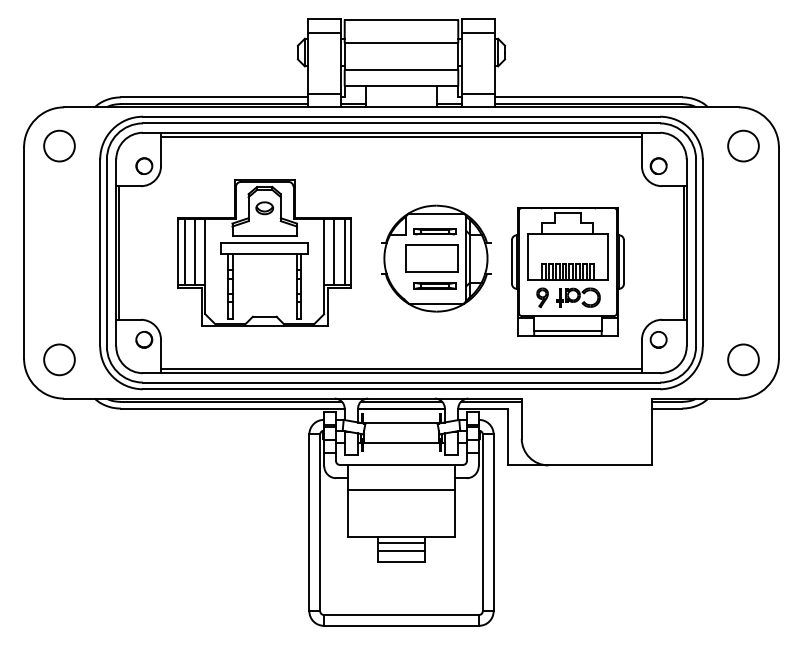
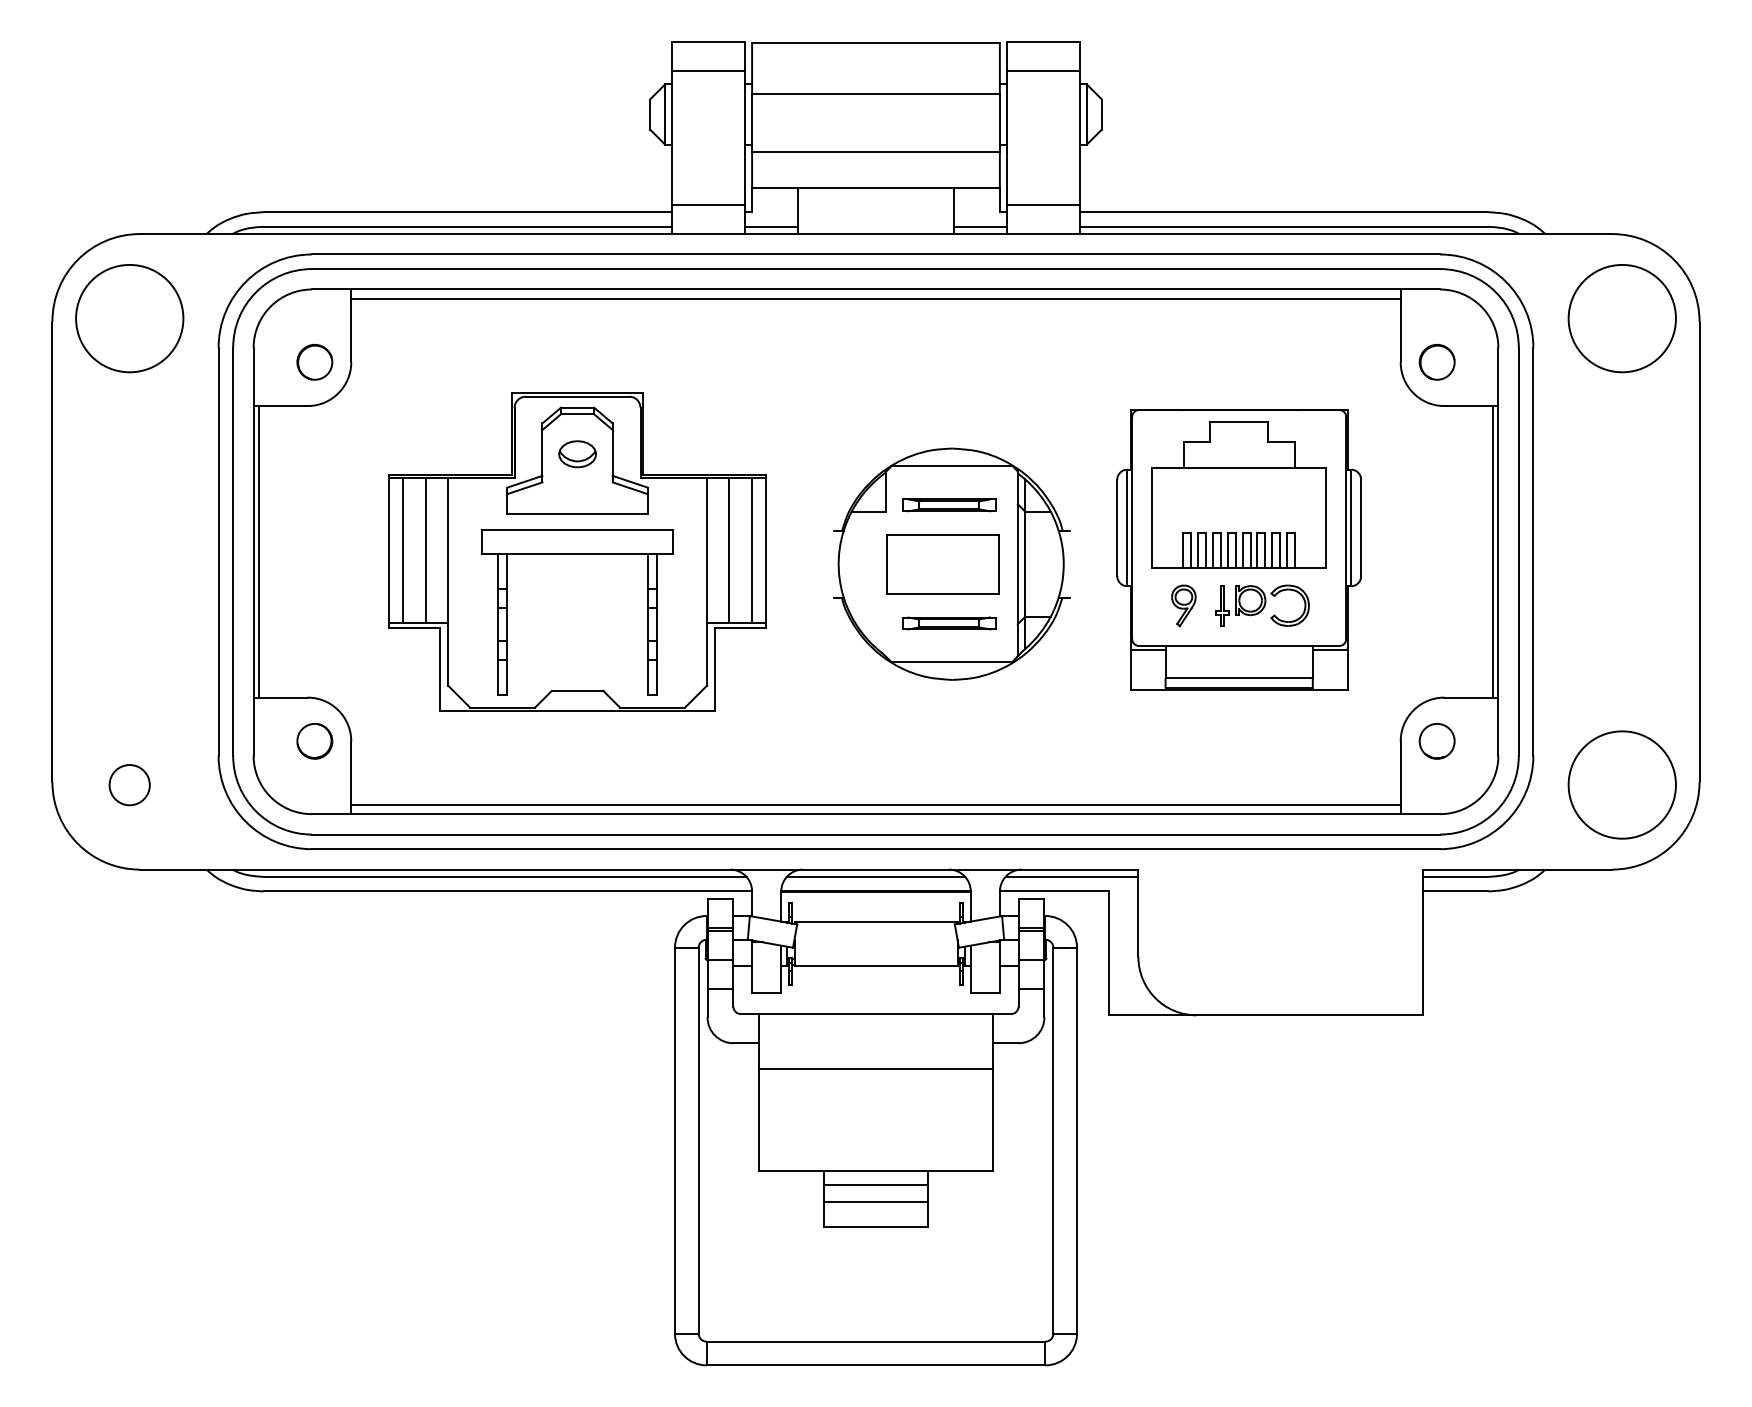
circle: (59, 145) -> (129, 317), size x1.6
circle: (743, 145) -> (1622, 317), size x1.6
part: (567, 271) -> (1238, 548), moved
circle: (59, 359) -> (129, 784), size x0.6
circle: (743, 359) -> (1622, 784), size x1.6

